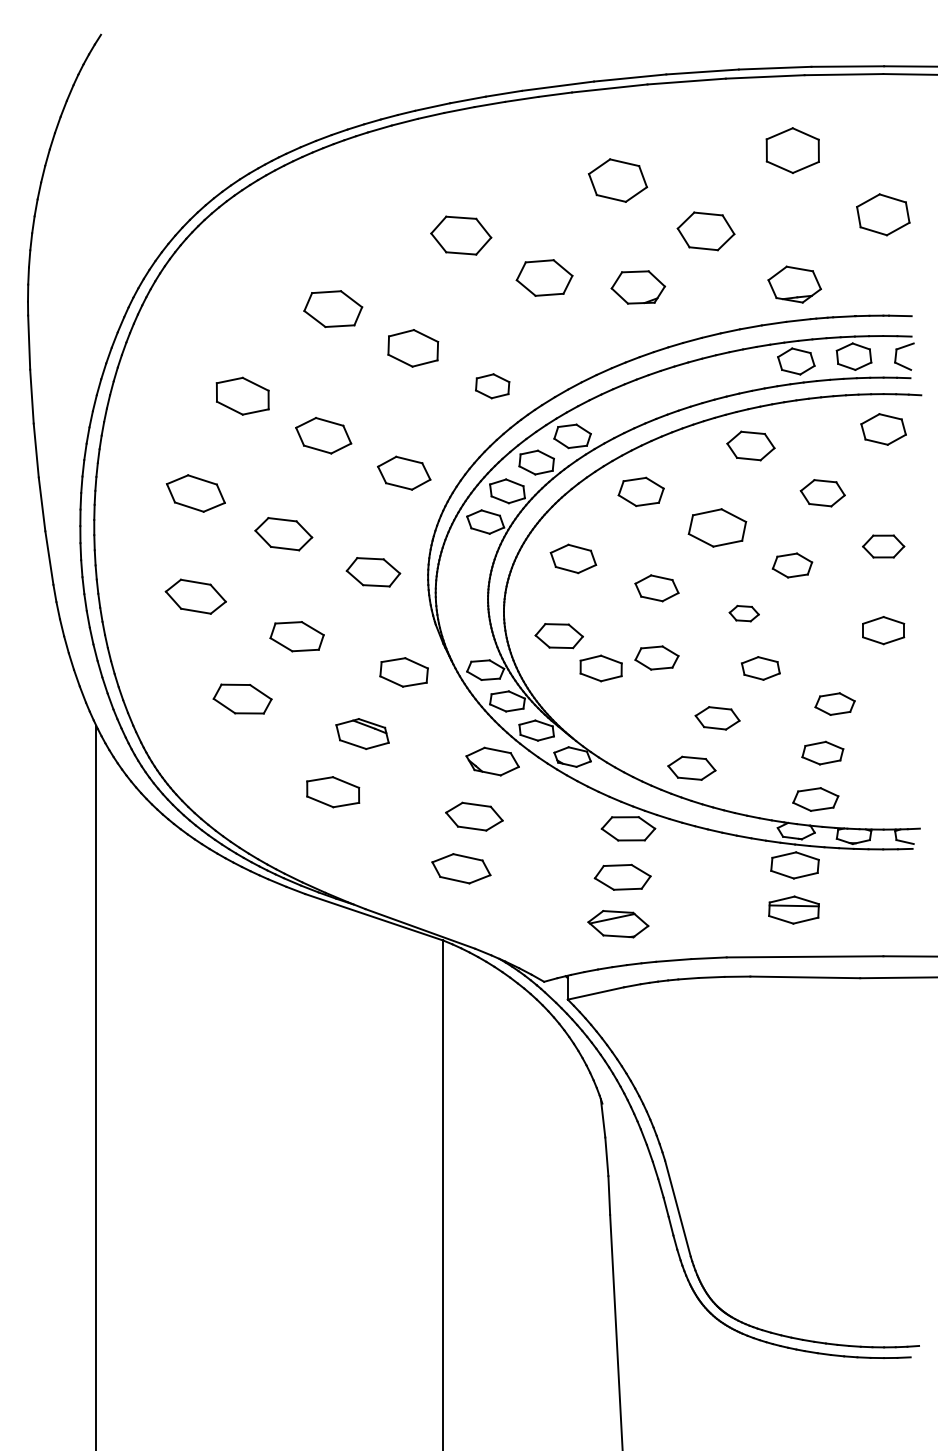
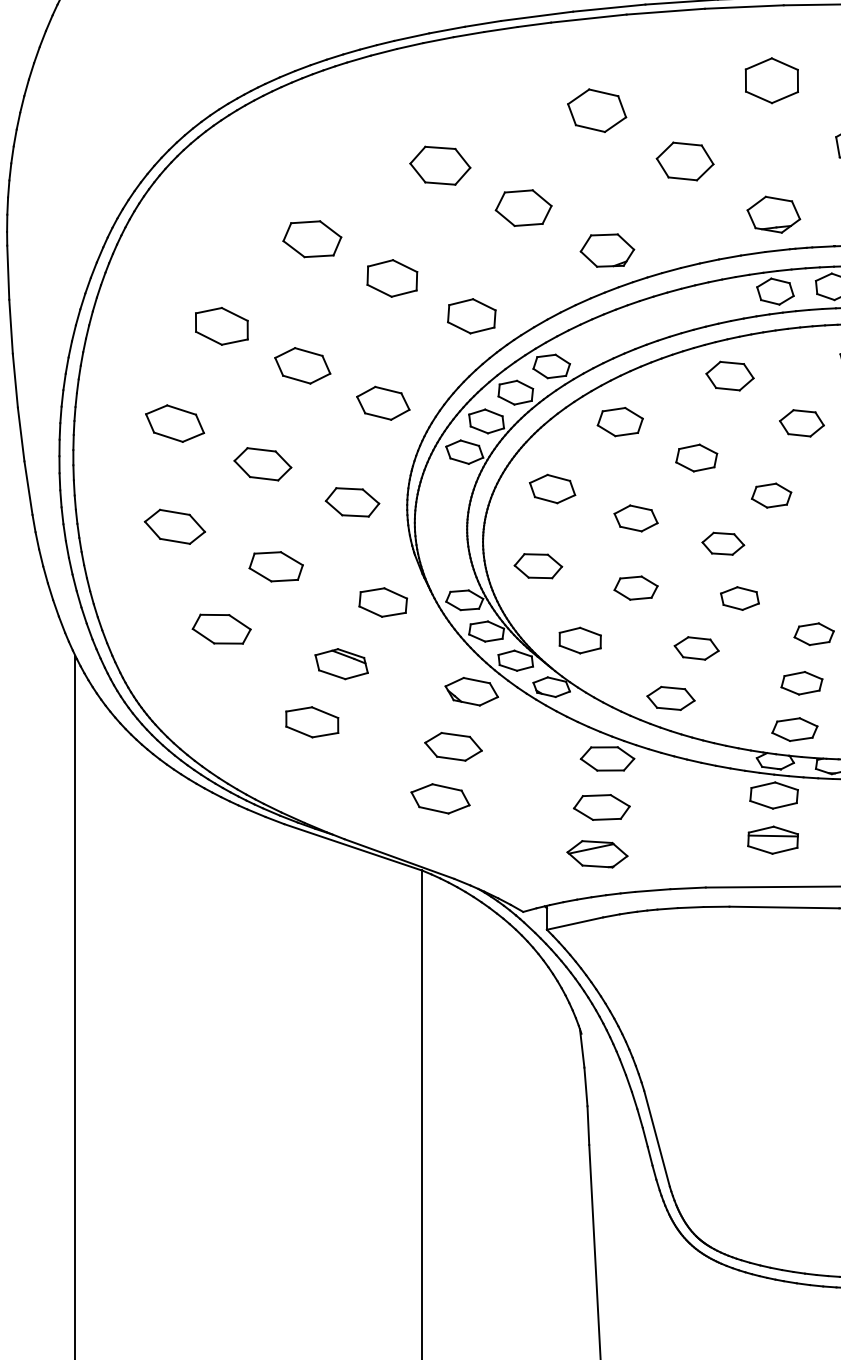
part: (638, 287) -> (607, 250), moved
part: (492, 386) -> (471, 316), size x1.43
part: (717, 527) -> (696, 457), size x0.71
part: (744, 613) -> (723, 543), size x1.43
part: (600, 668) -> (579, 640), moved

